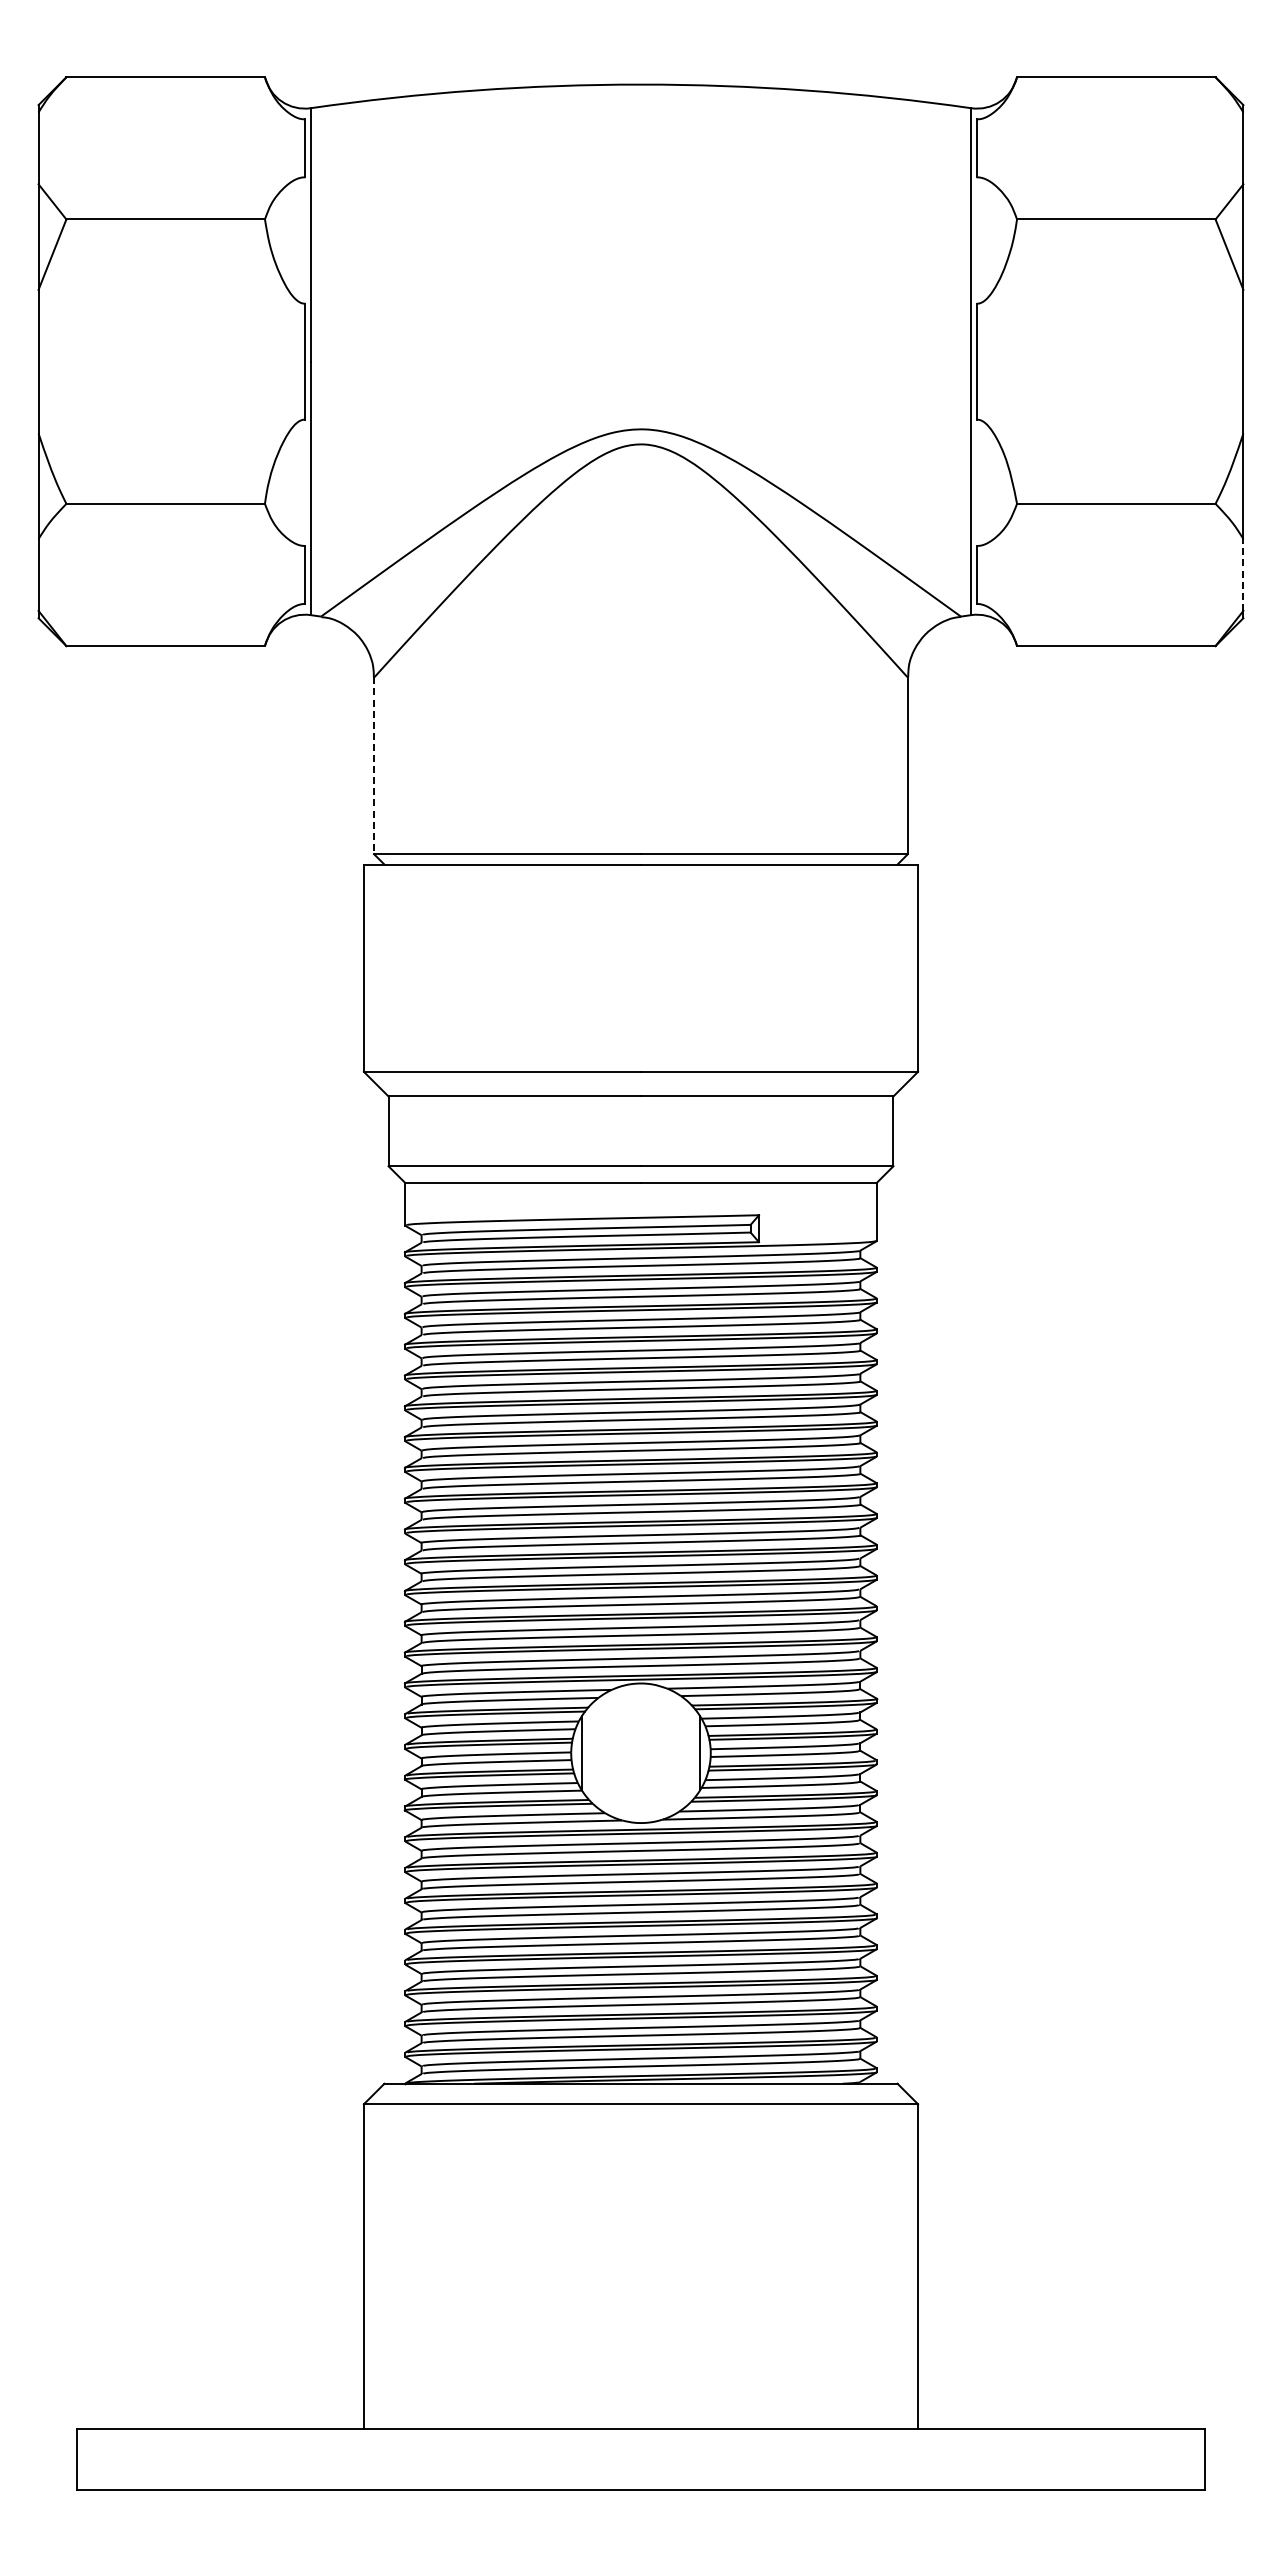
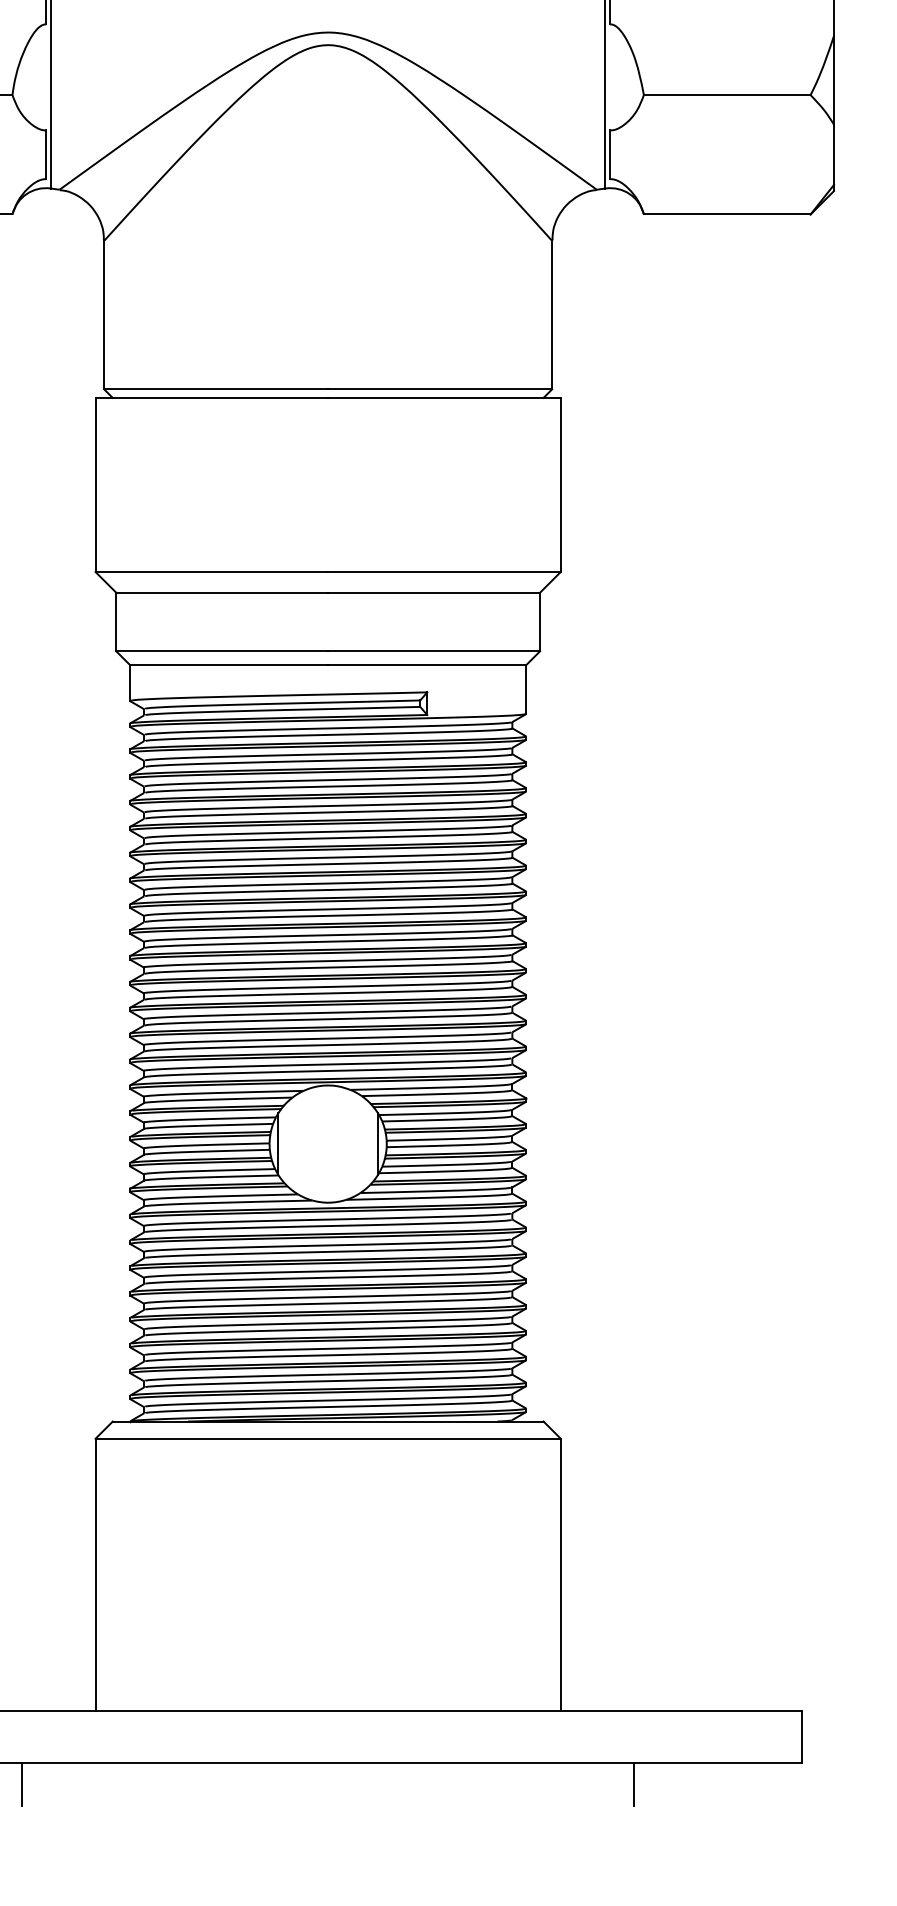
line: (1243, 574) -> (834, 154), dashed -> solid
line: (374, 766) -> (104, 315), dashed -> solid
line: (276, 2515) -> (22, 1784), added
line: (1005, 2515) -> (634, 1784), added

